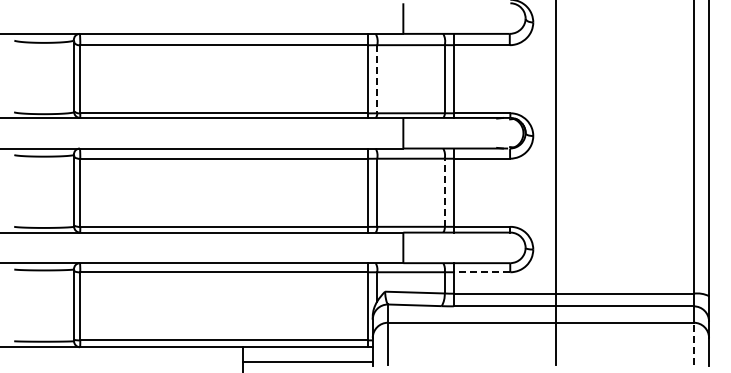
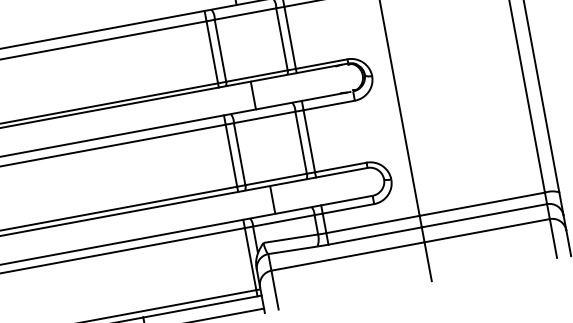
line: (377, 79) -> (220, 50), dashed -> solid
line: (444, 192) -> (300, 142), dashed -> solid
line: (481, 272) -> (348, 209), dashed -> solid
line: (693, 343) -> (553, 238), dashed -> solid

